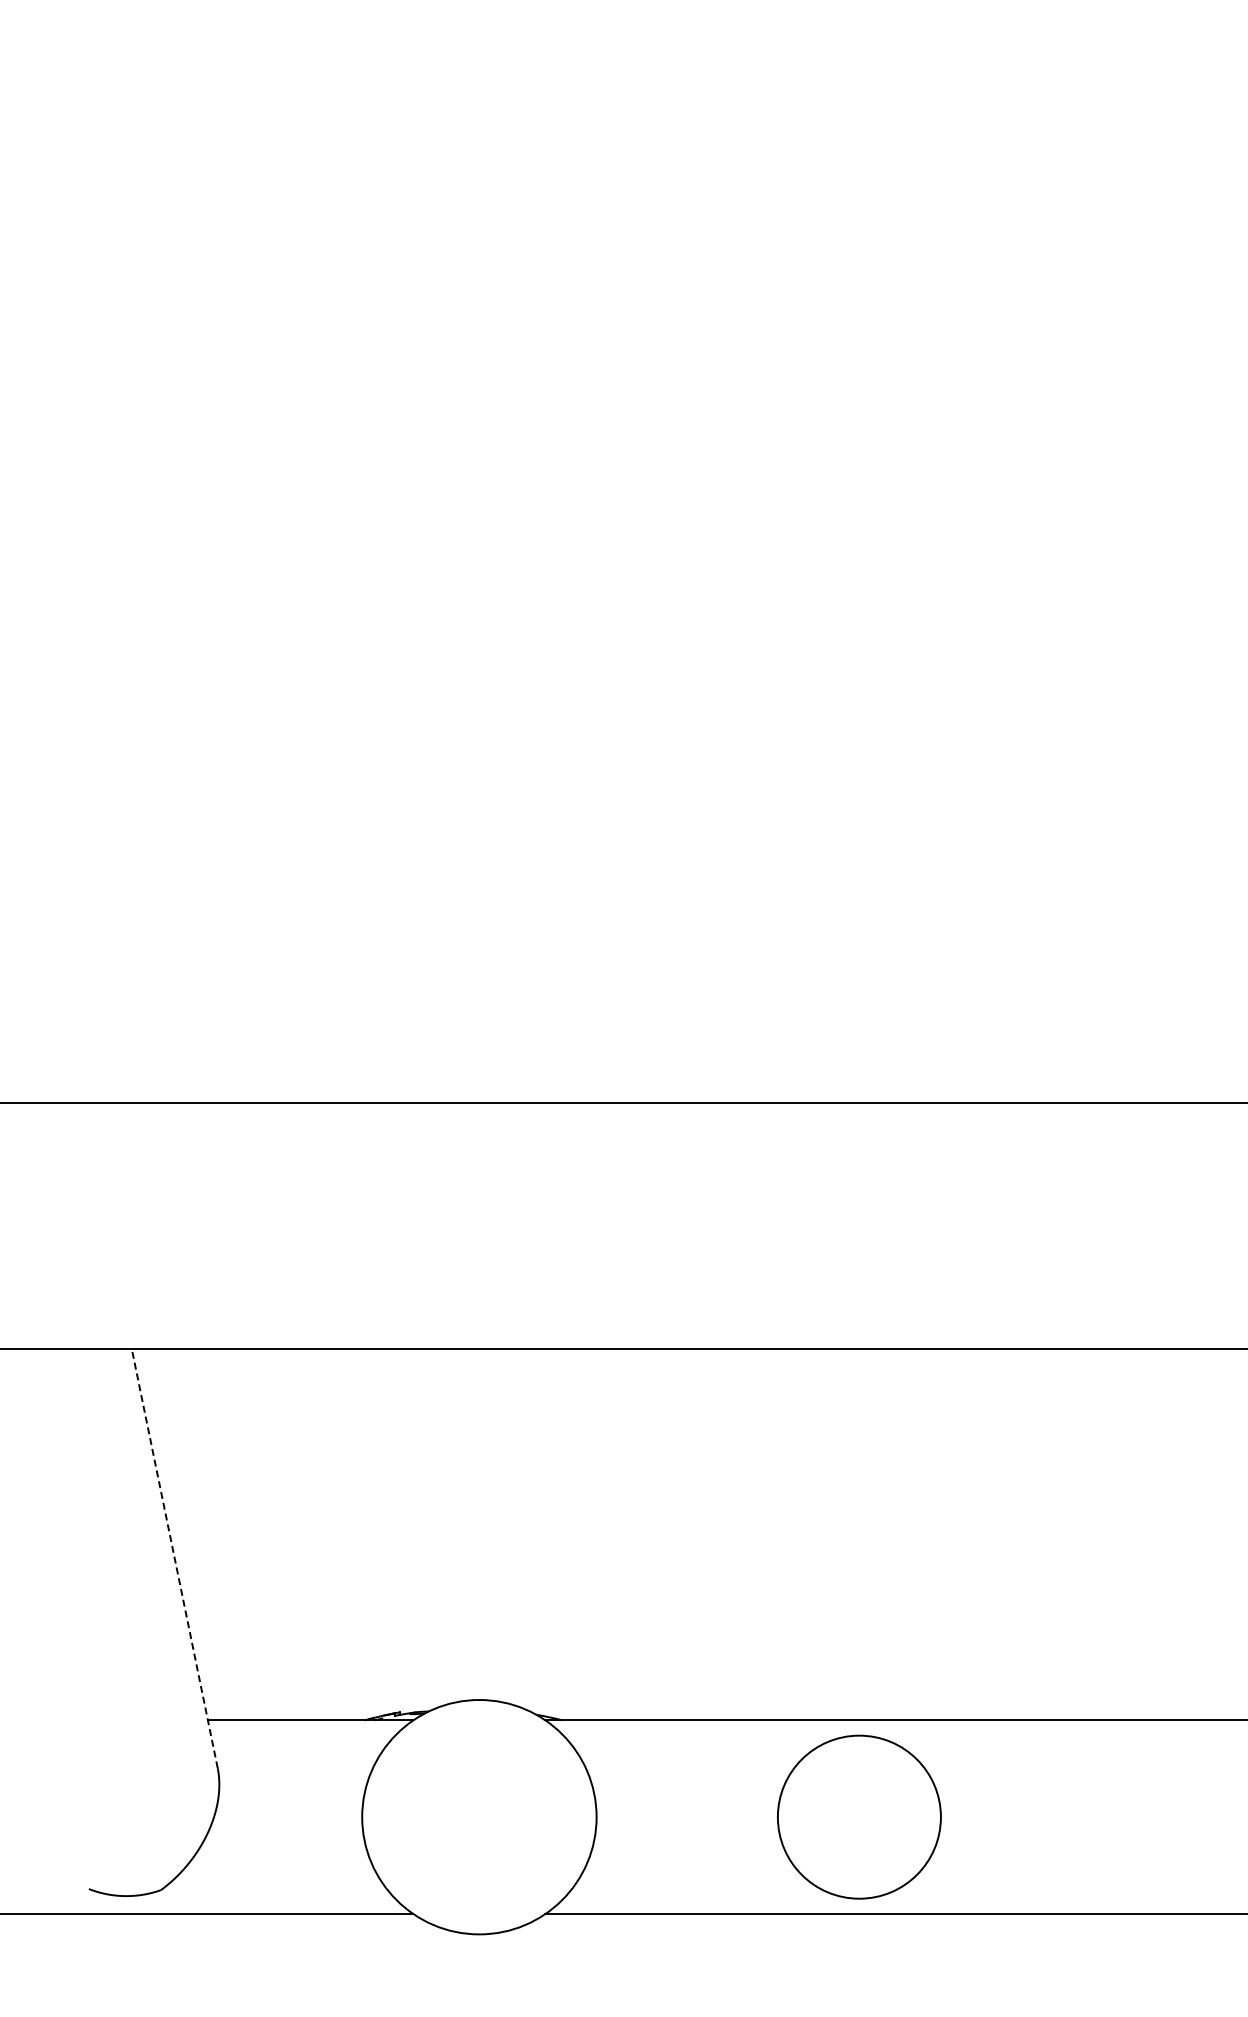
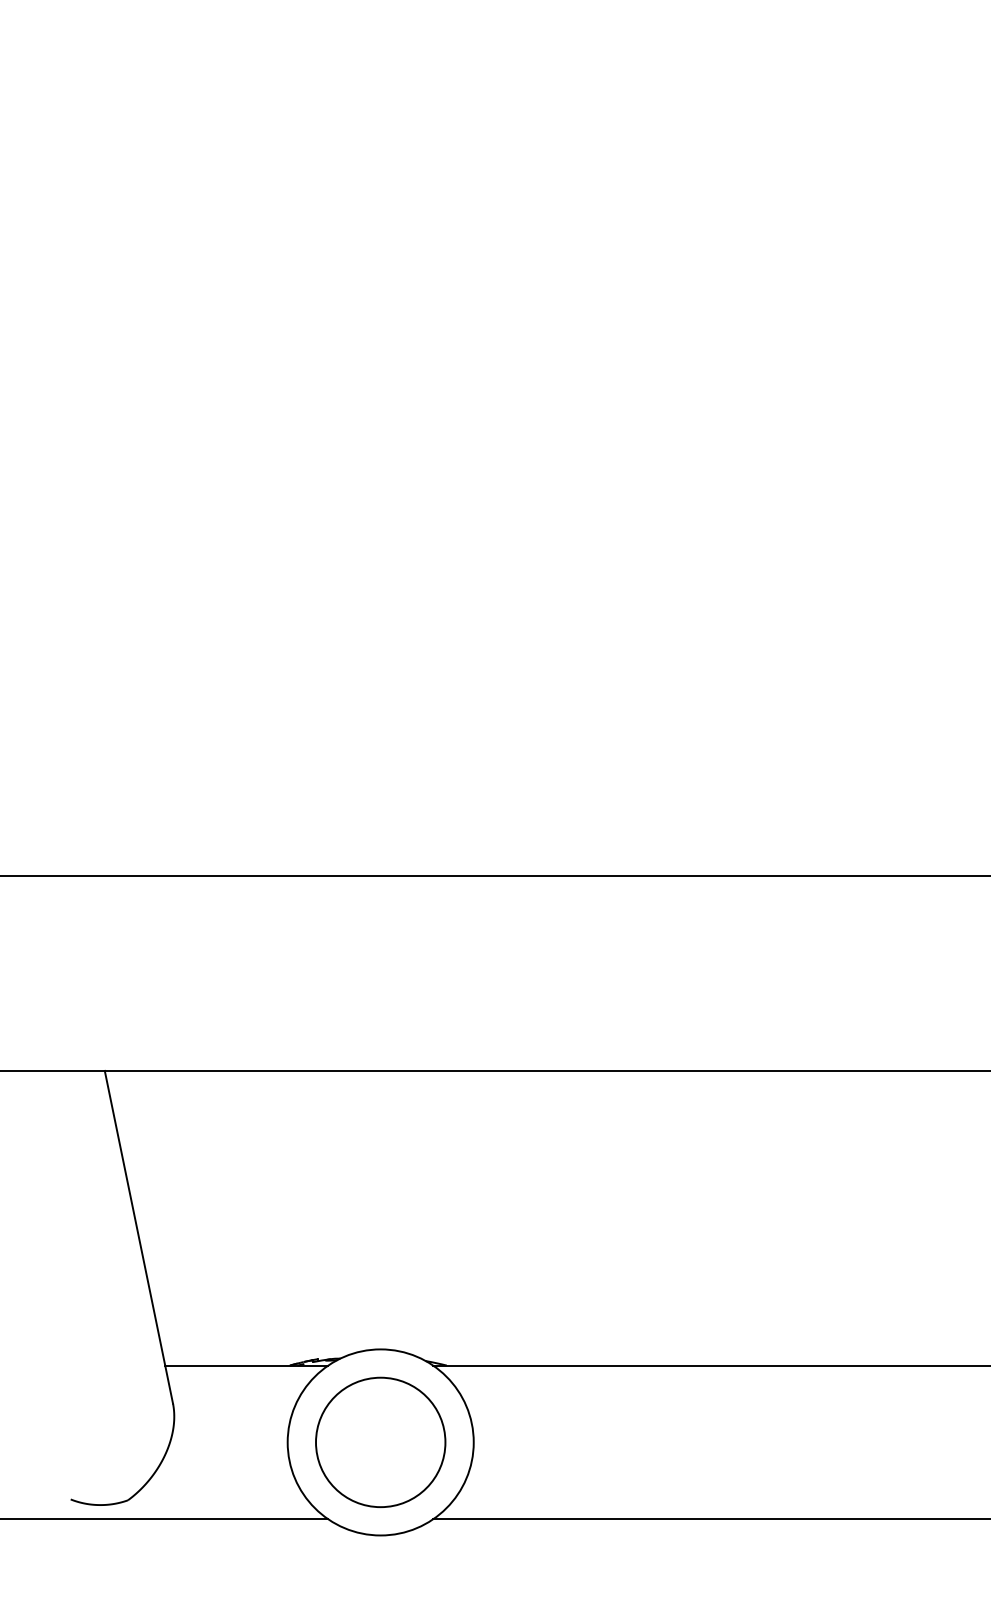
line: (174, 1558) -> (138, 1237), dashed -> solid
circle: (859, 1816) -> (380, 1441), moved

